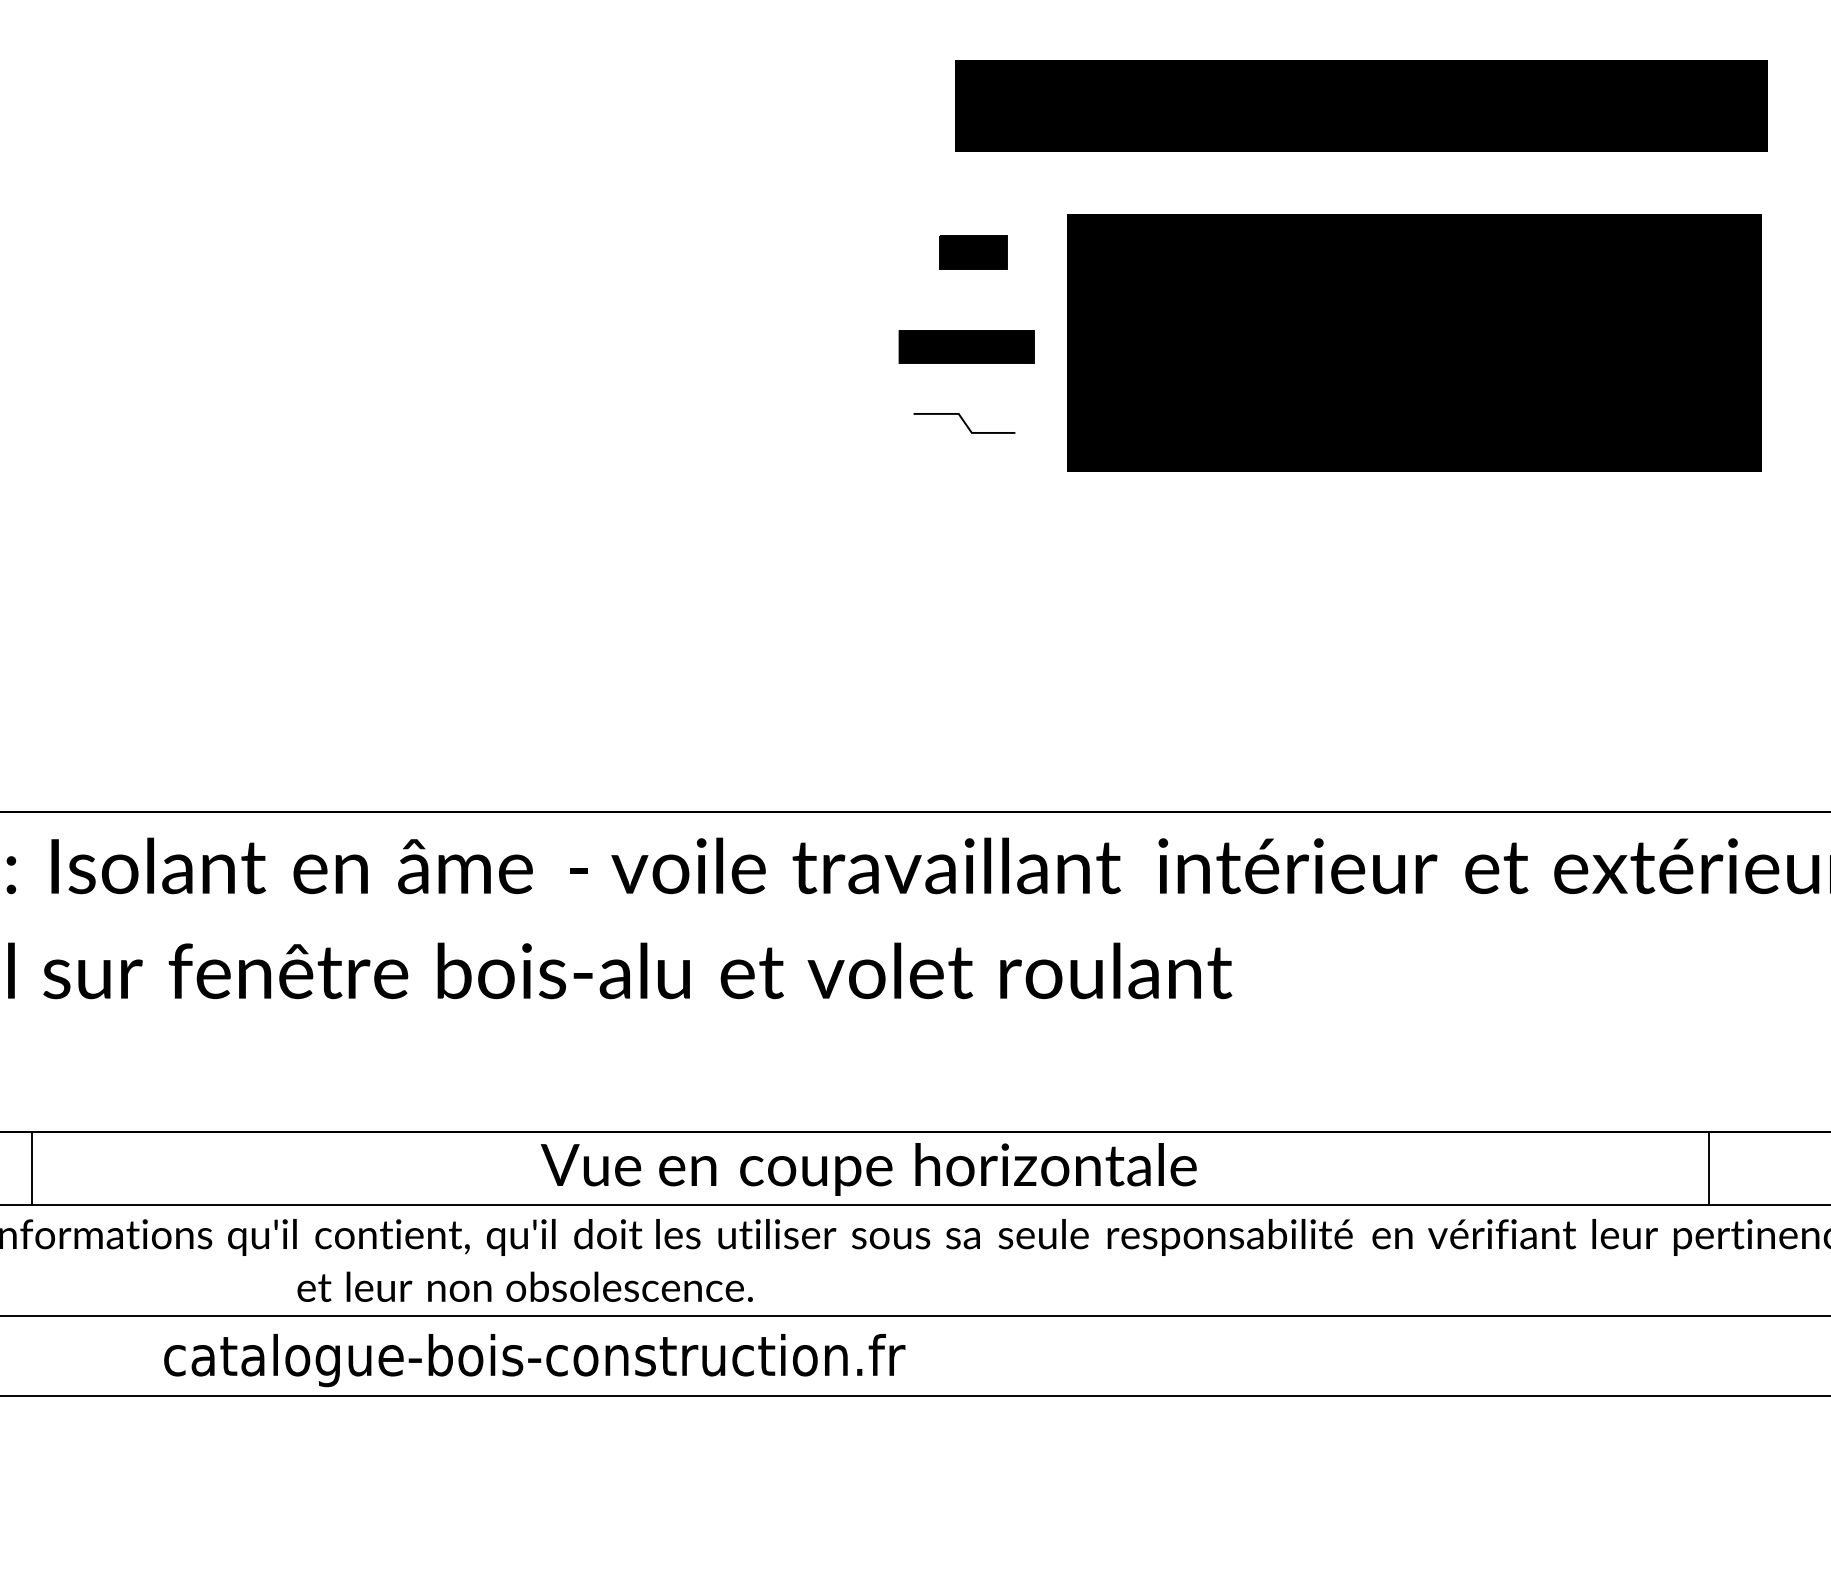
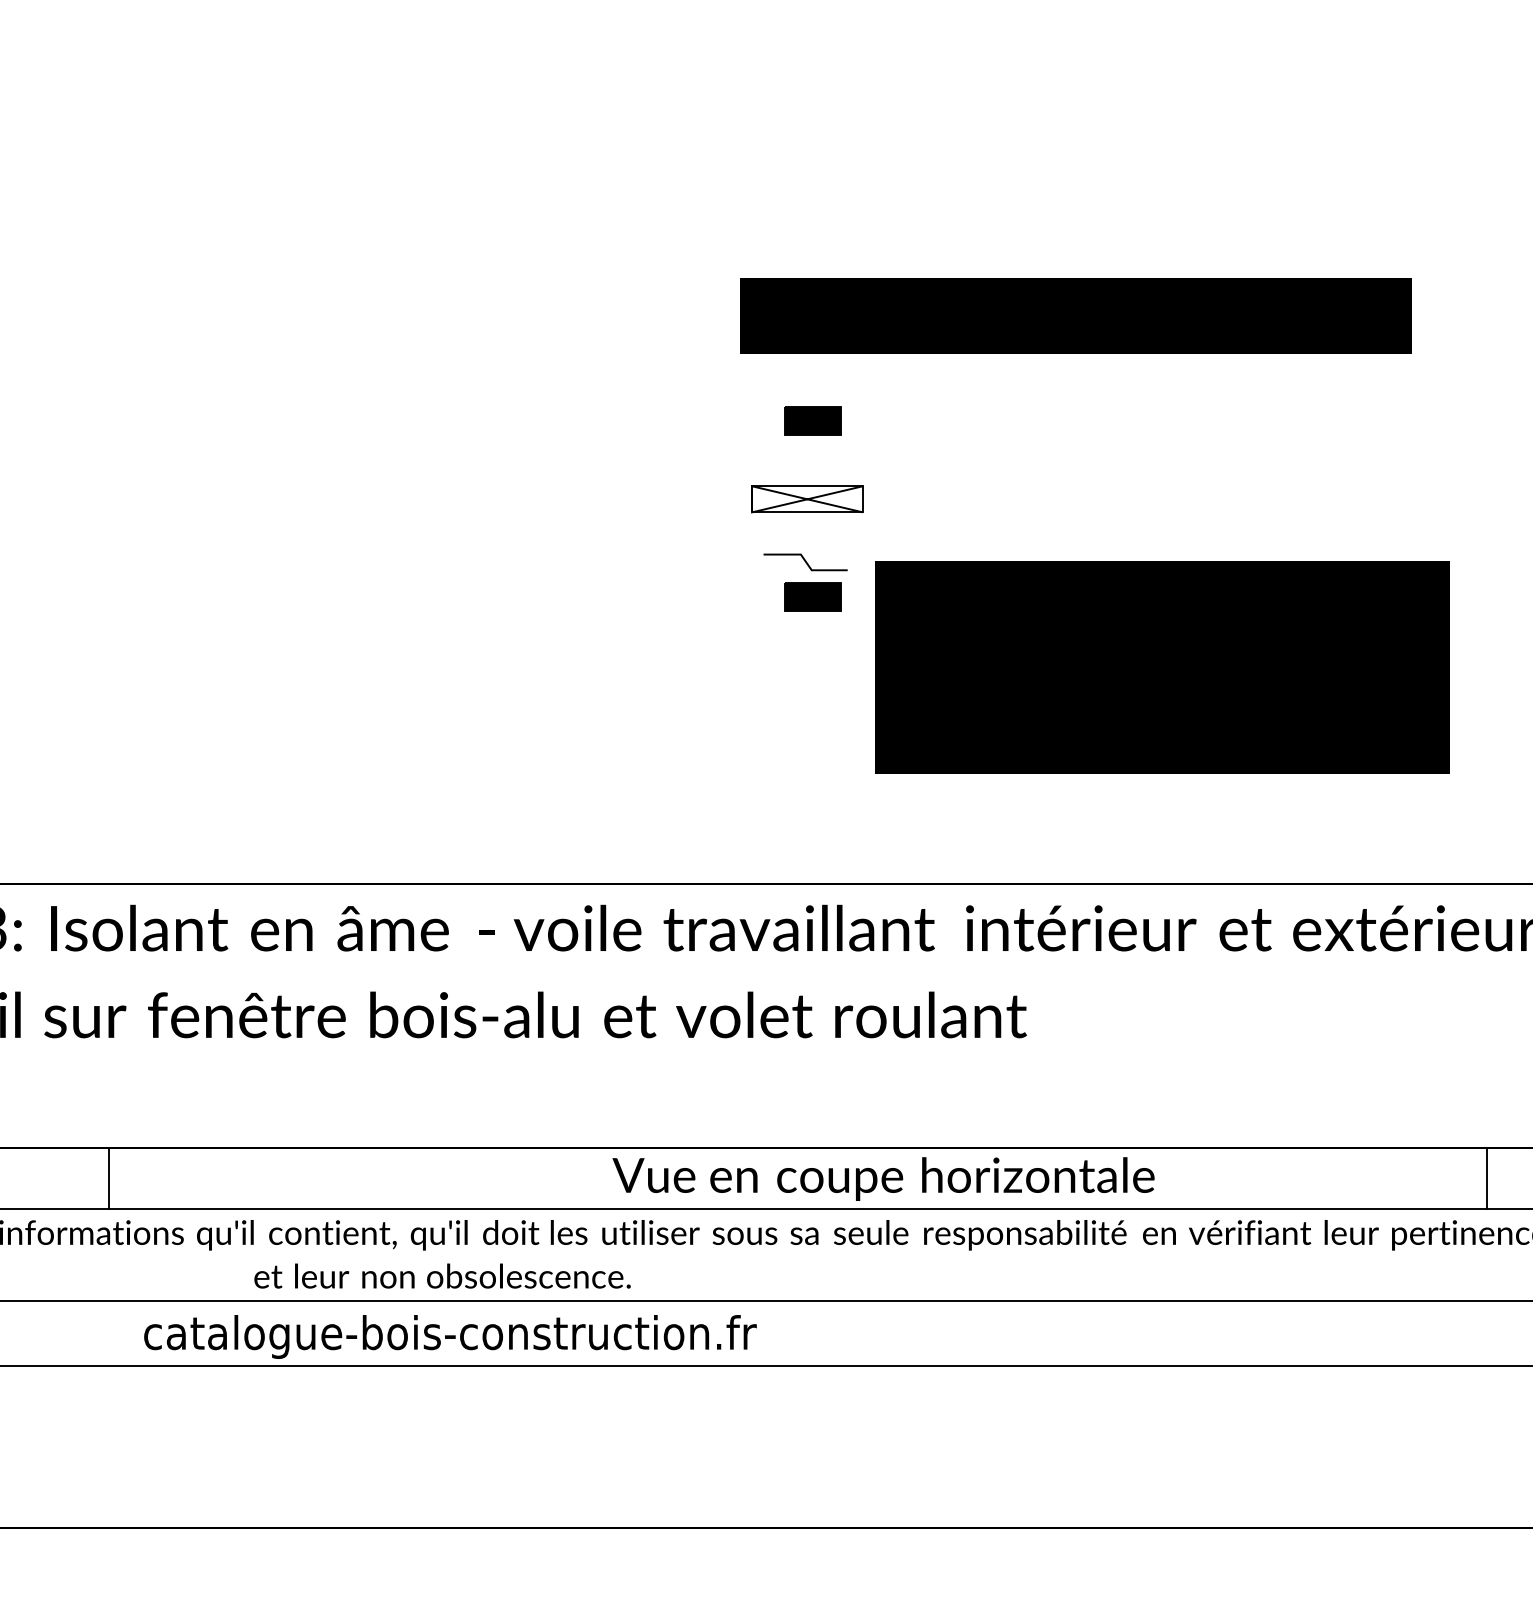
text: (1361, 105) -> (1075, 315), moved
text: (1414, 343) -> (1162, 667), moved
fill: (966, 347) -> (807, 499), removed
part: (972, 464) -> (812, 596), added
line: (32, 1167) -> (109, 1177), moved
line: (1709, 1167) -> (1487, 1177), moved
text: (868, 1168) -> (883, 1178), moved

